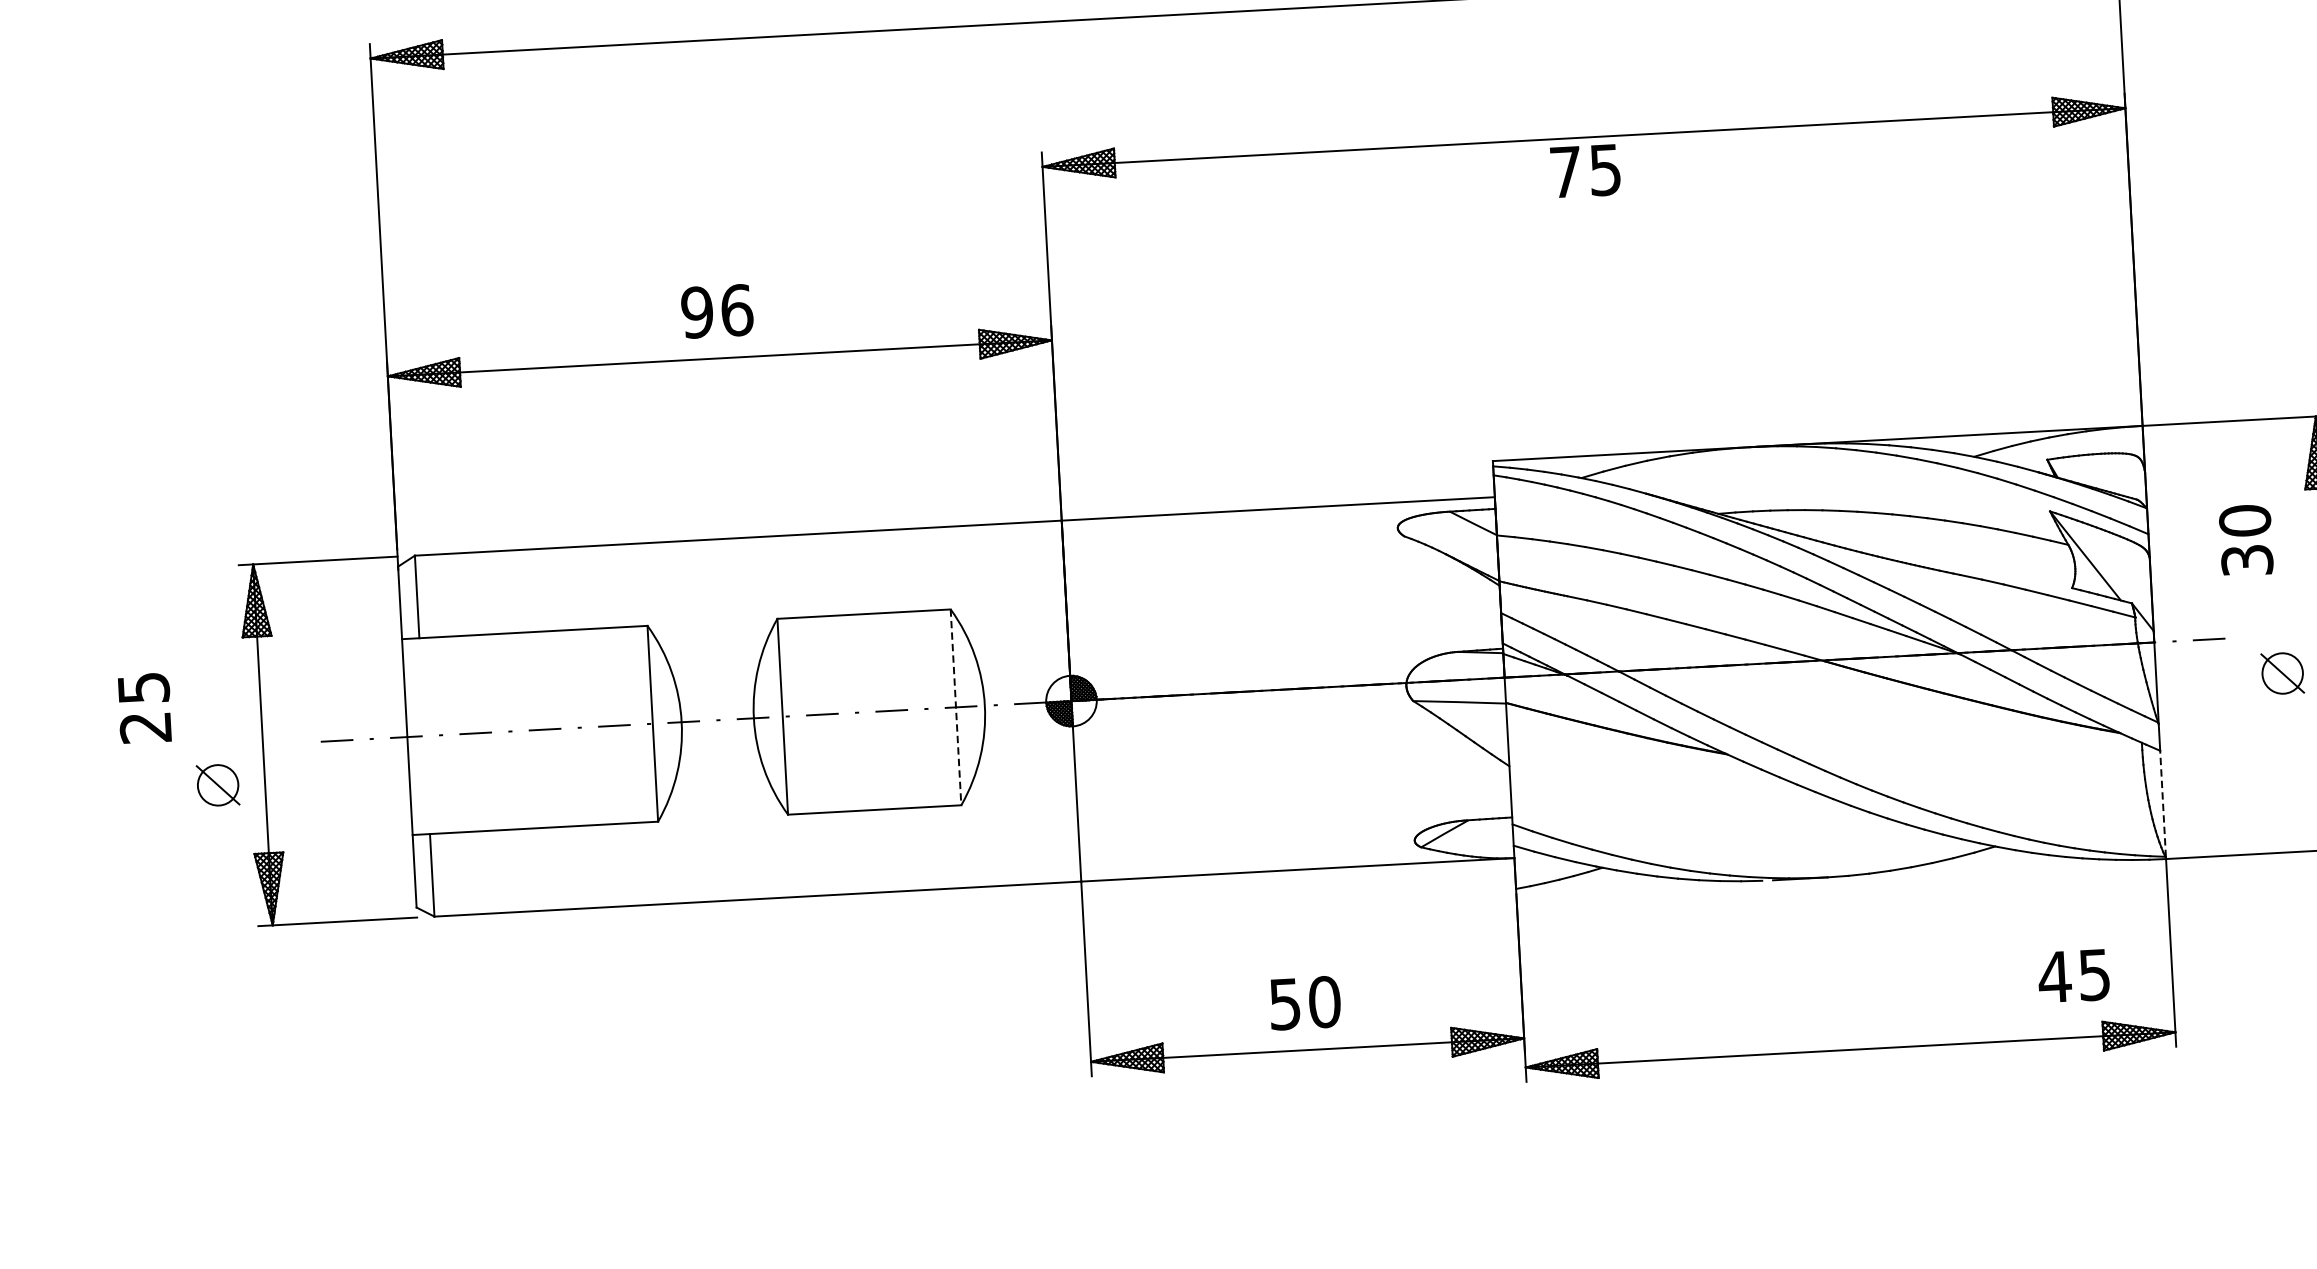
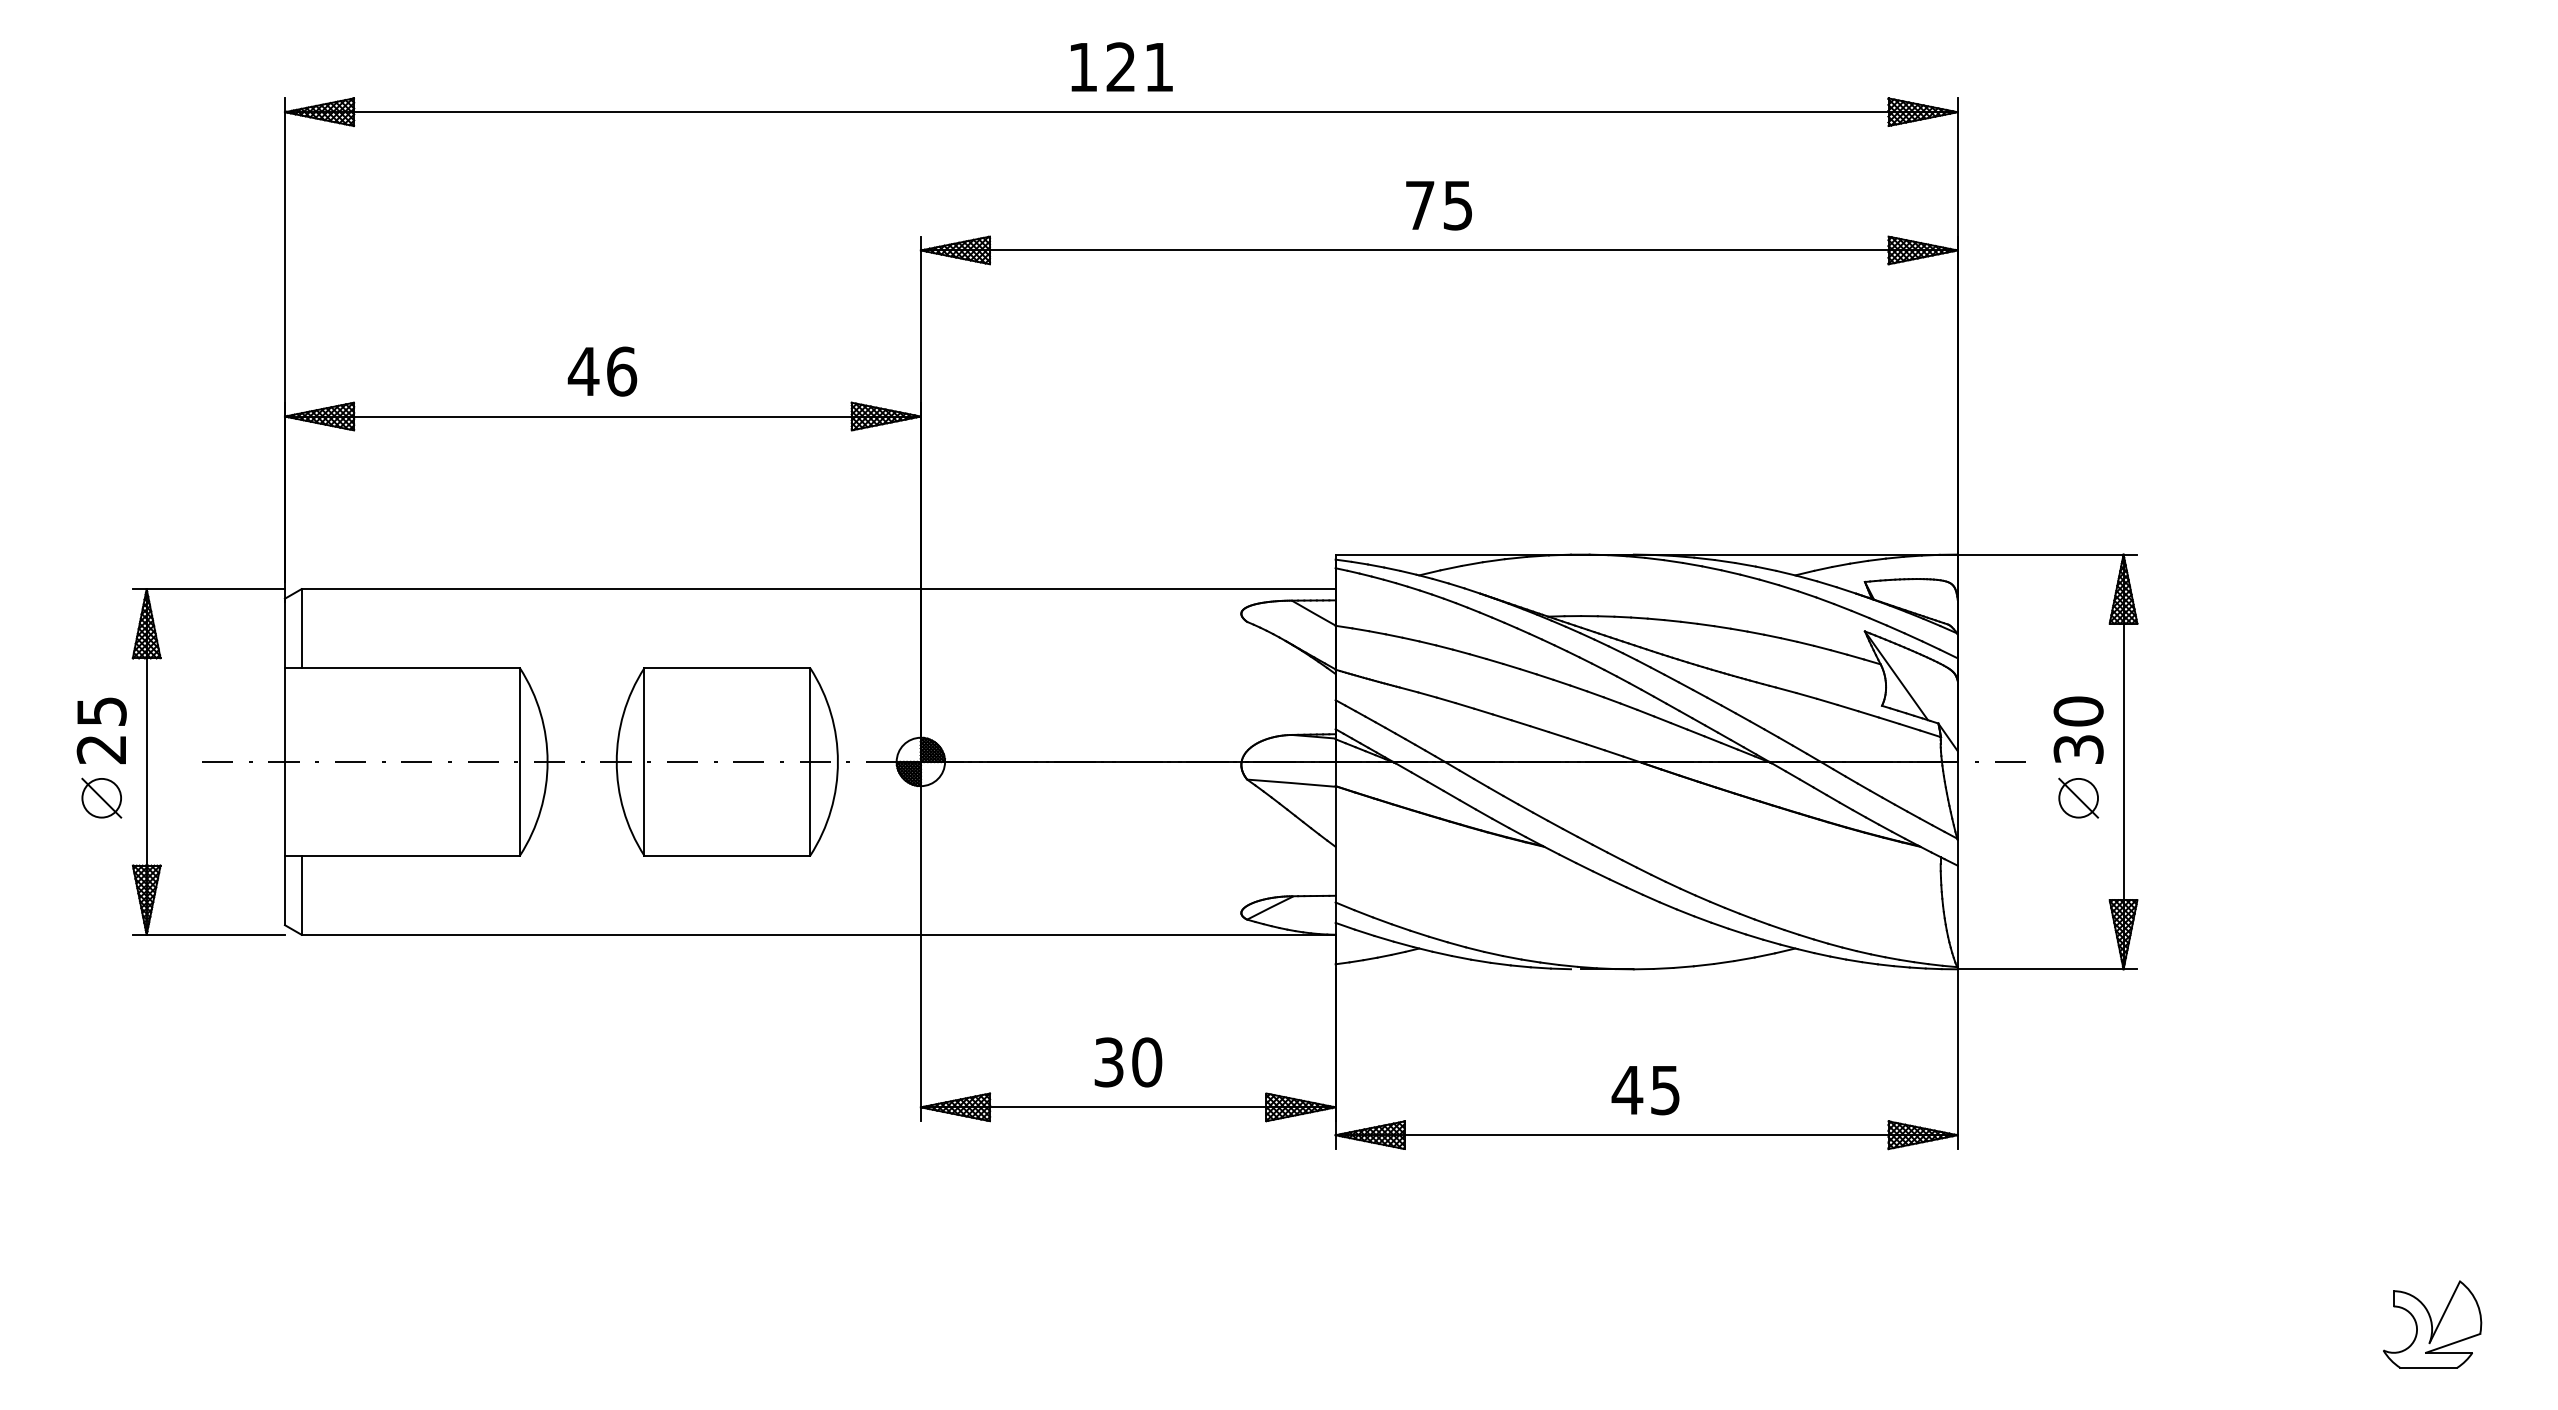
text: (1584, 171) -> (1438, 205), moved
text: (697, 312) -> (583, 371), 96 -> 46
text: (2245, 539) -> (2078, 729), moved
line: (956, 706) -> (810, 761), dashed -> solid
text: (144, 707) -> (101, 730), moved
line: (2162, 803) -> (1957, 916), dashed -> solid
text: (2073, 976) -> (1645, 1090), moved
text: (1285, 1003) -> (1109, 1061), 50 -> 30

